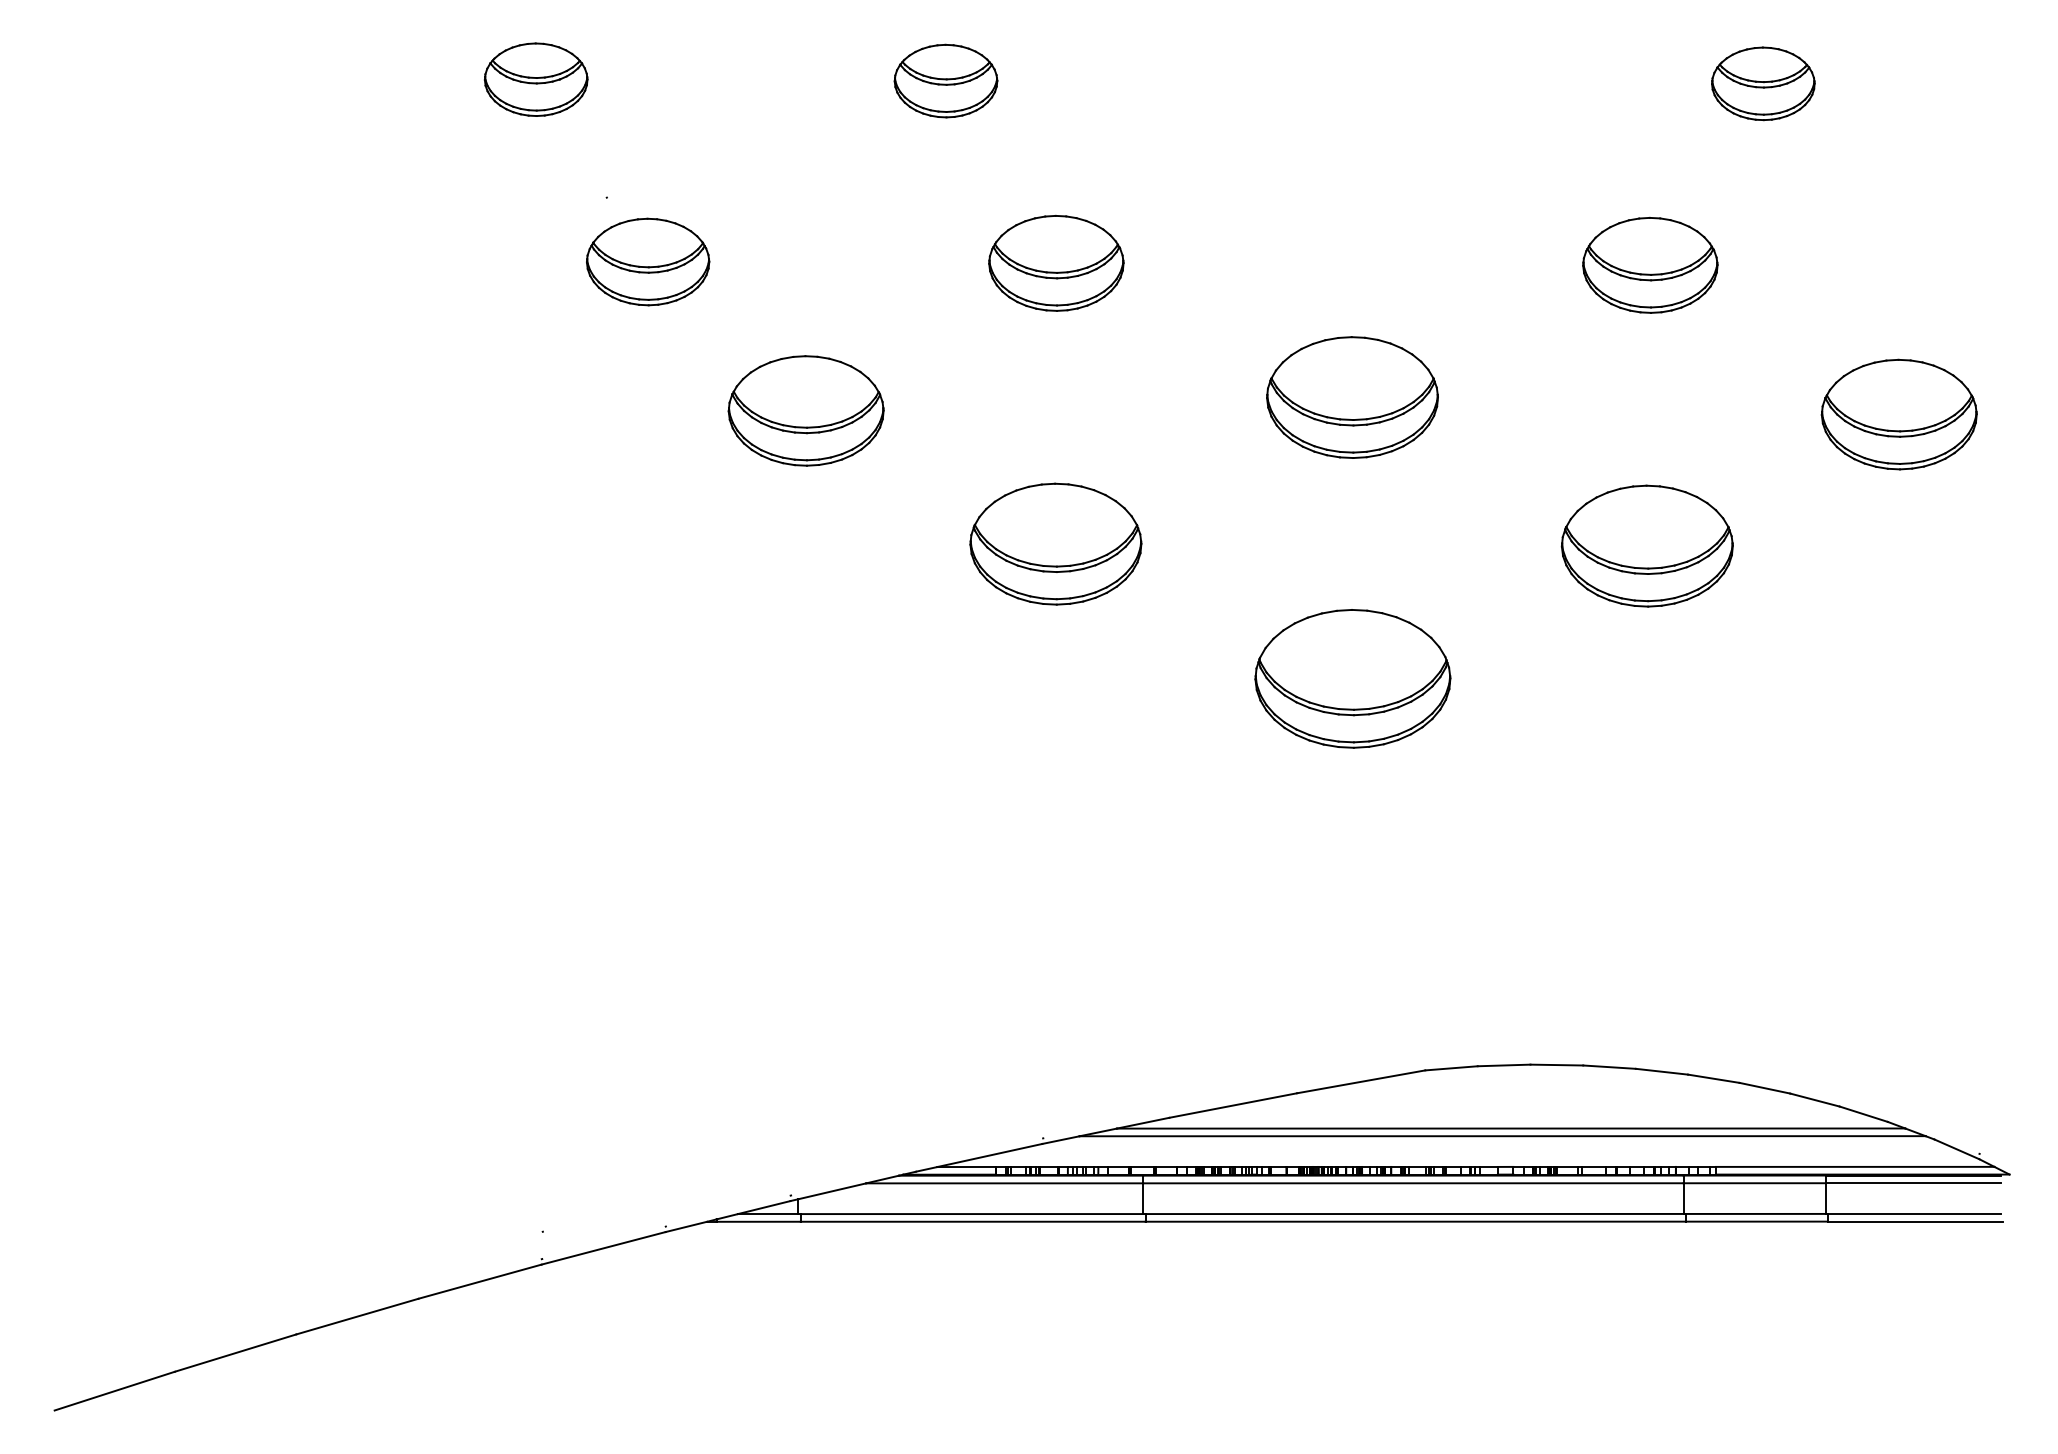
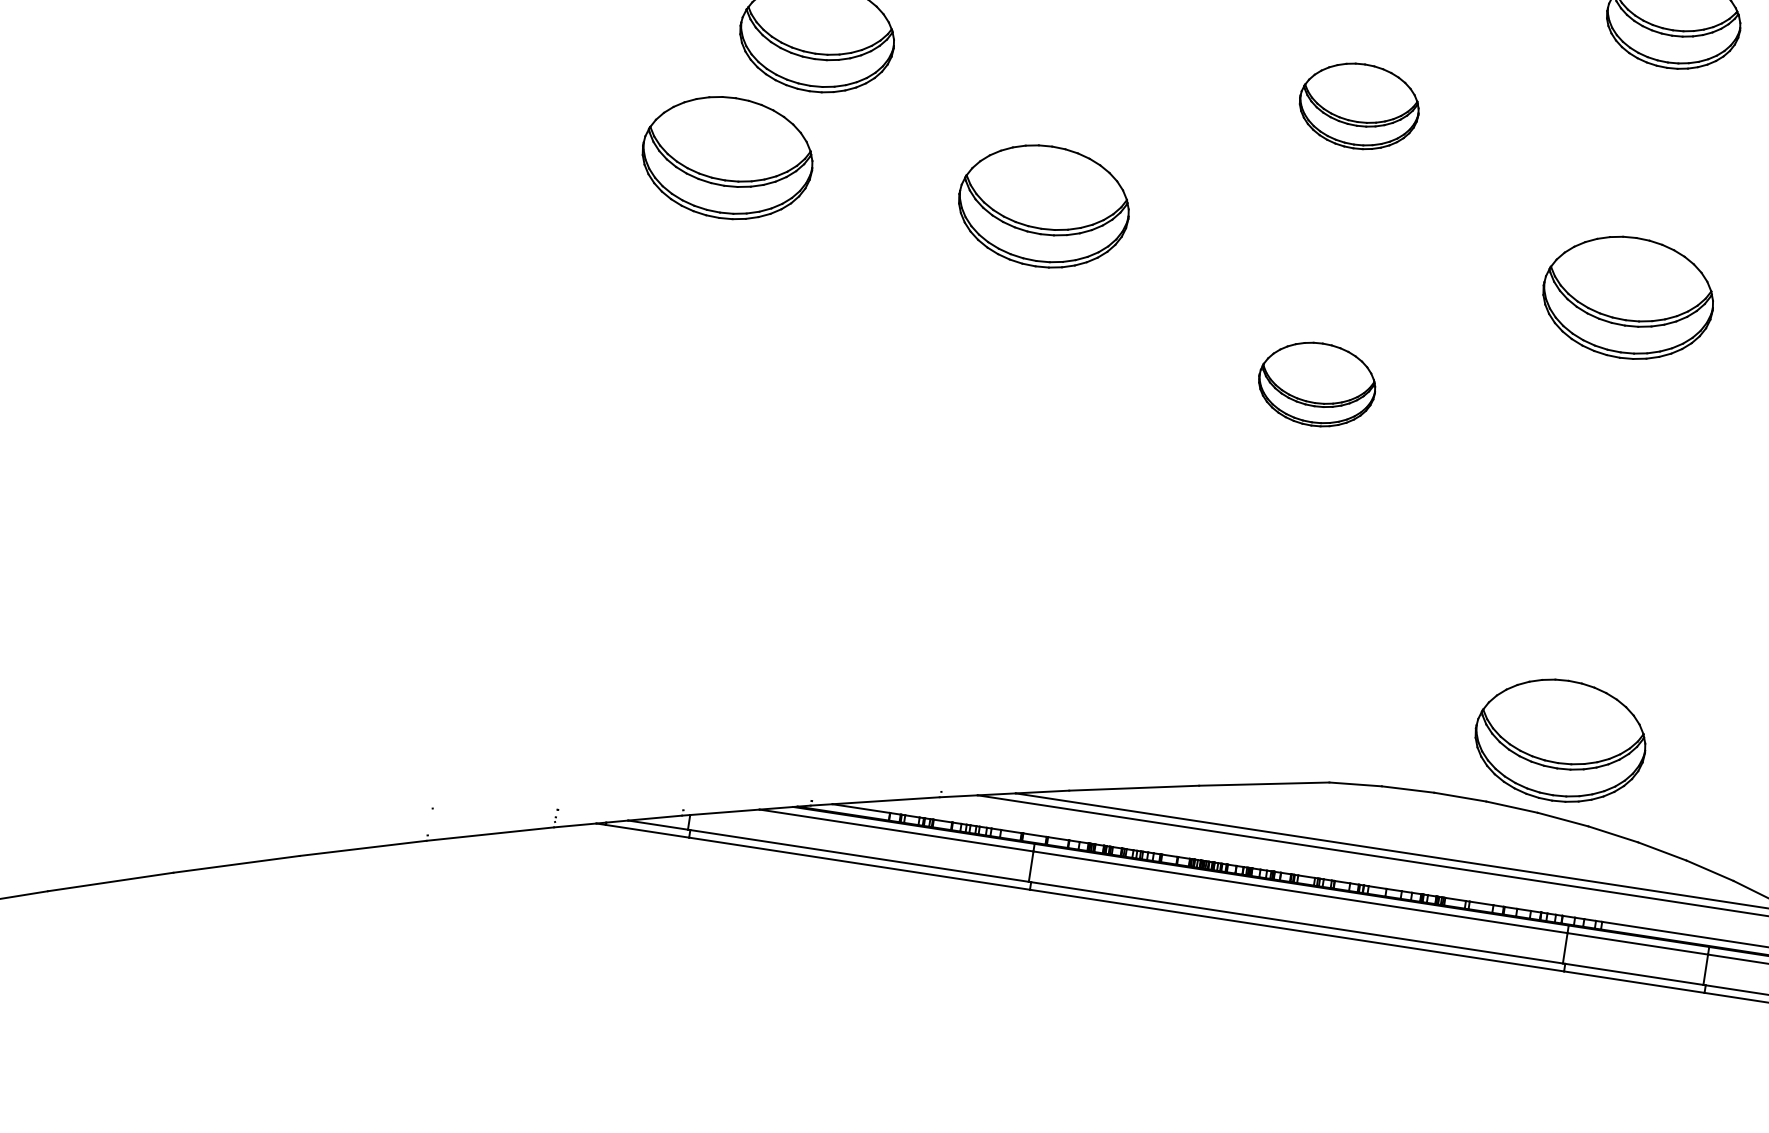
part: (1352, 397) -> (1359, 106), size x0.7
part: (735, 543) -> (727, 157), added
part: (1352, 678) -> (1316, 384), size x0.6
part: (1646, 993) -> (1559, 739), added

